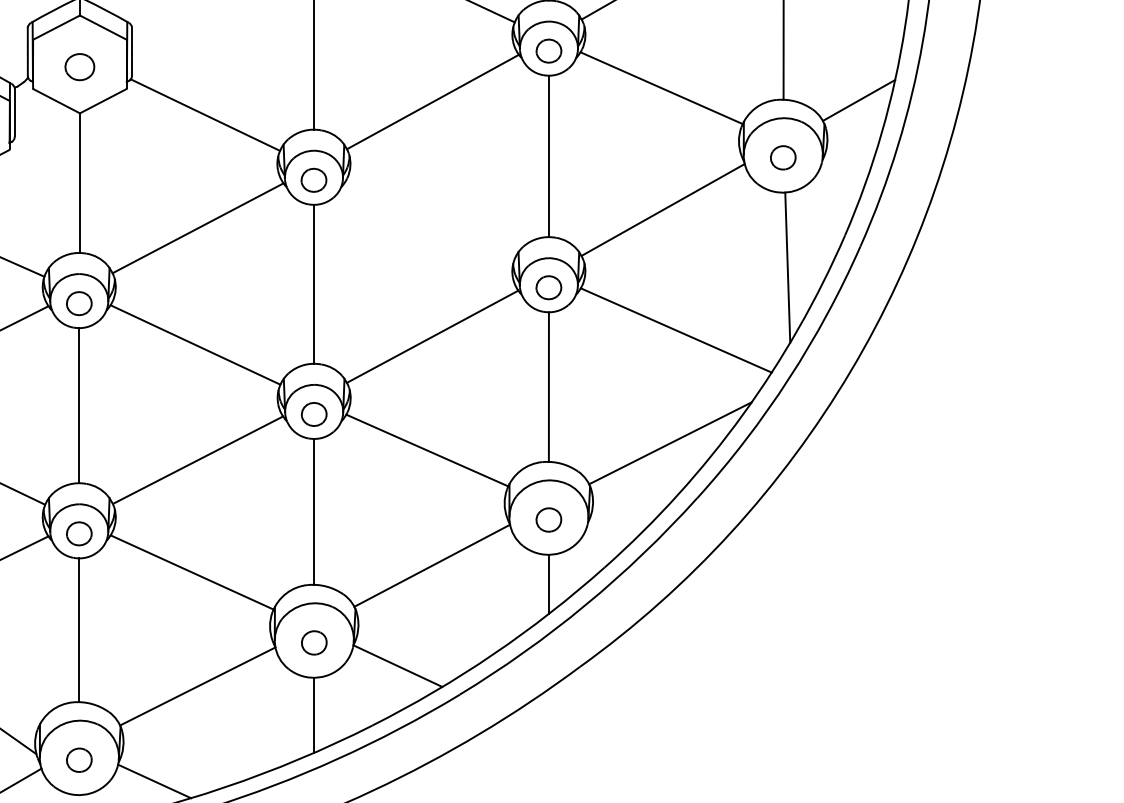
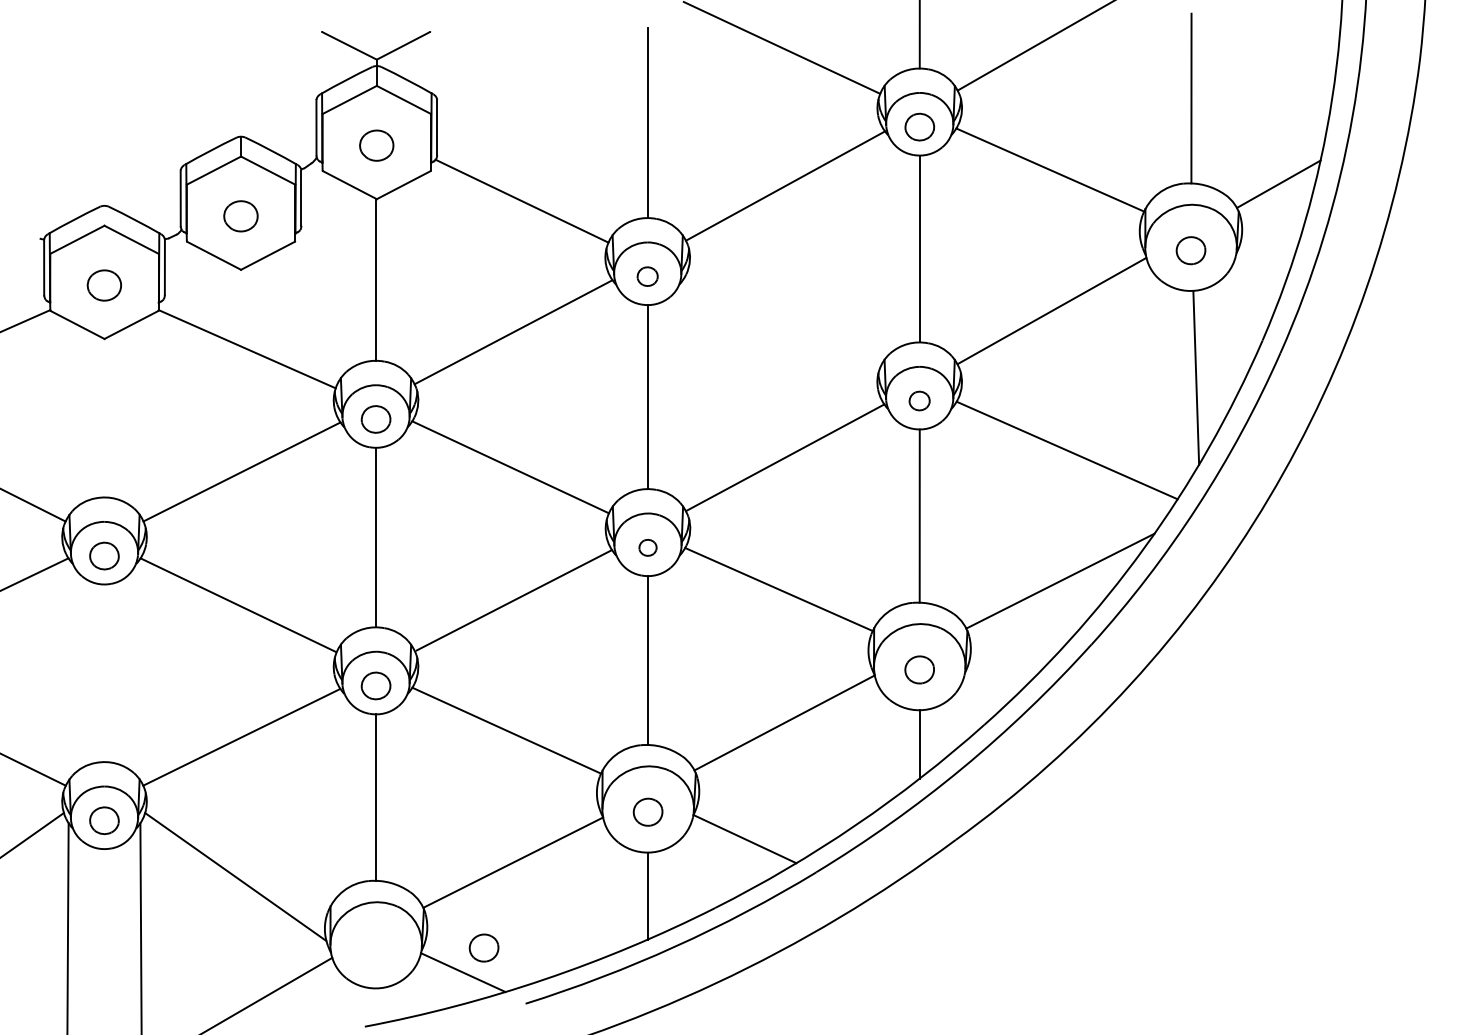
part: (313, 180) -> (647, 276), size x0.7
part: (548, 287) -> (919, 400), size x0.7
part: (313, 414) -> (647, 547), size x0.6
part: (78, 759) -> (483, 947), moved

